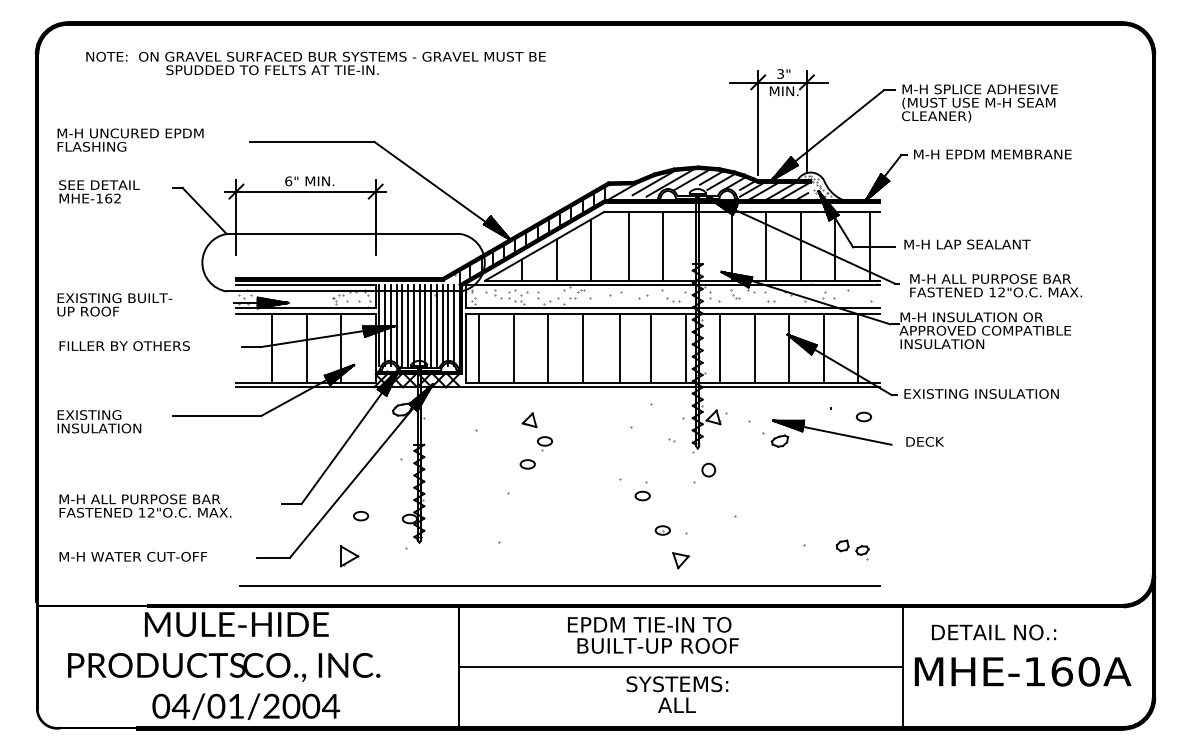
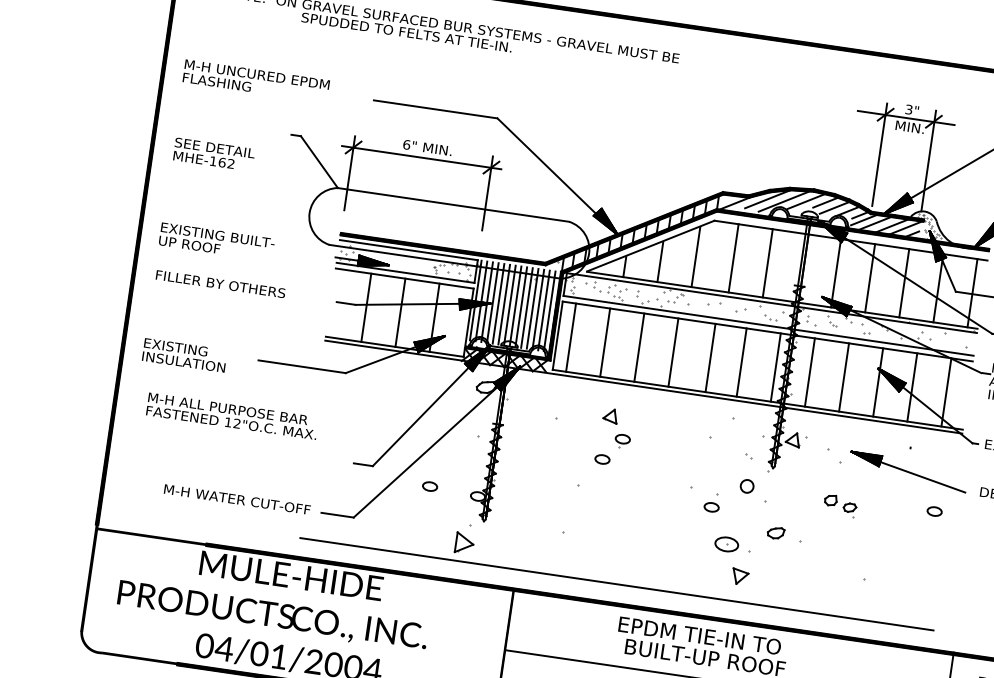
text: (99, 191) -> (214, 154), moved
part: (863, 416) -> (934, 511), moved
part: (779, 440) -> (775, 532), moved
circle: (708, 469) -> (746, 485), moved
text: (145, 505) -> (232, 415), moved
part: (662, 530) -> (726, 544), size x1.6
part: (852, 549) -> (840, 505), moved
text: (133, 556) -> (237, 499), moved
part: (349, 556) -> (464, 543), moved

